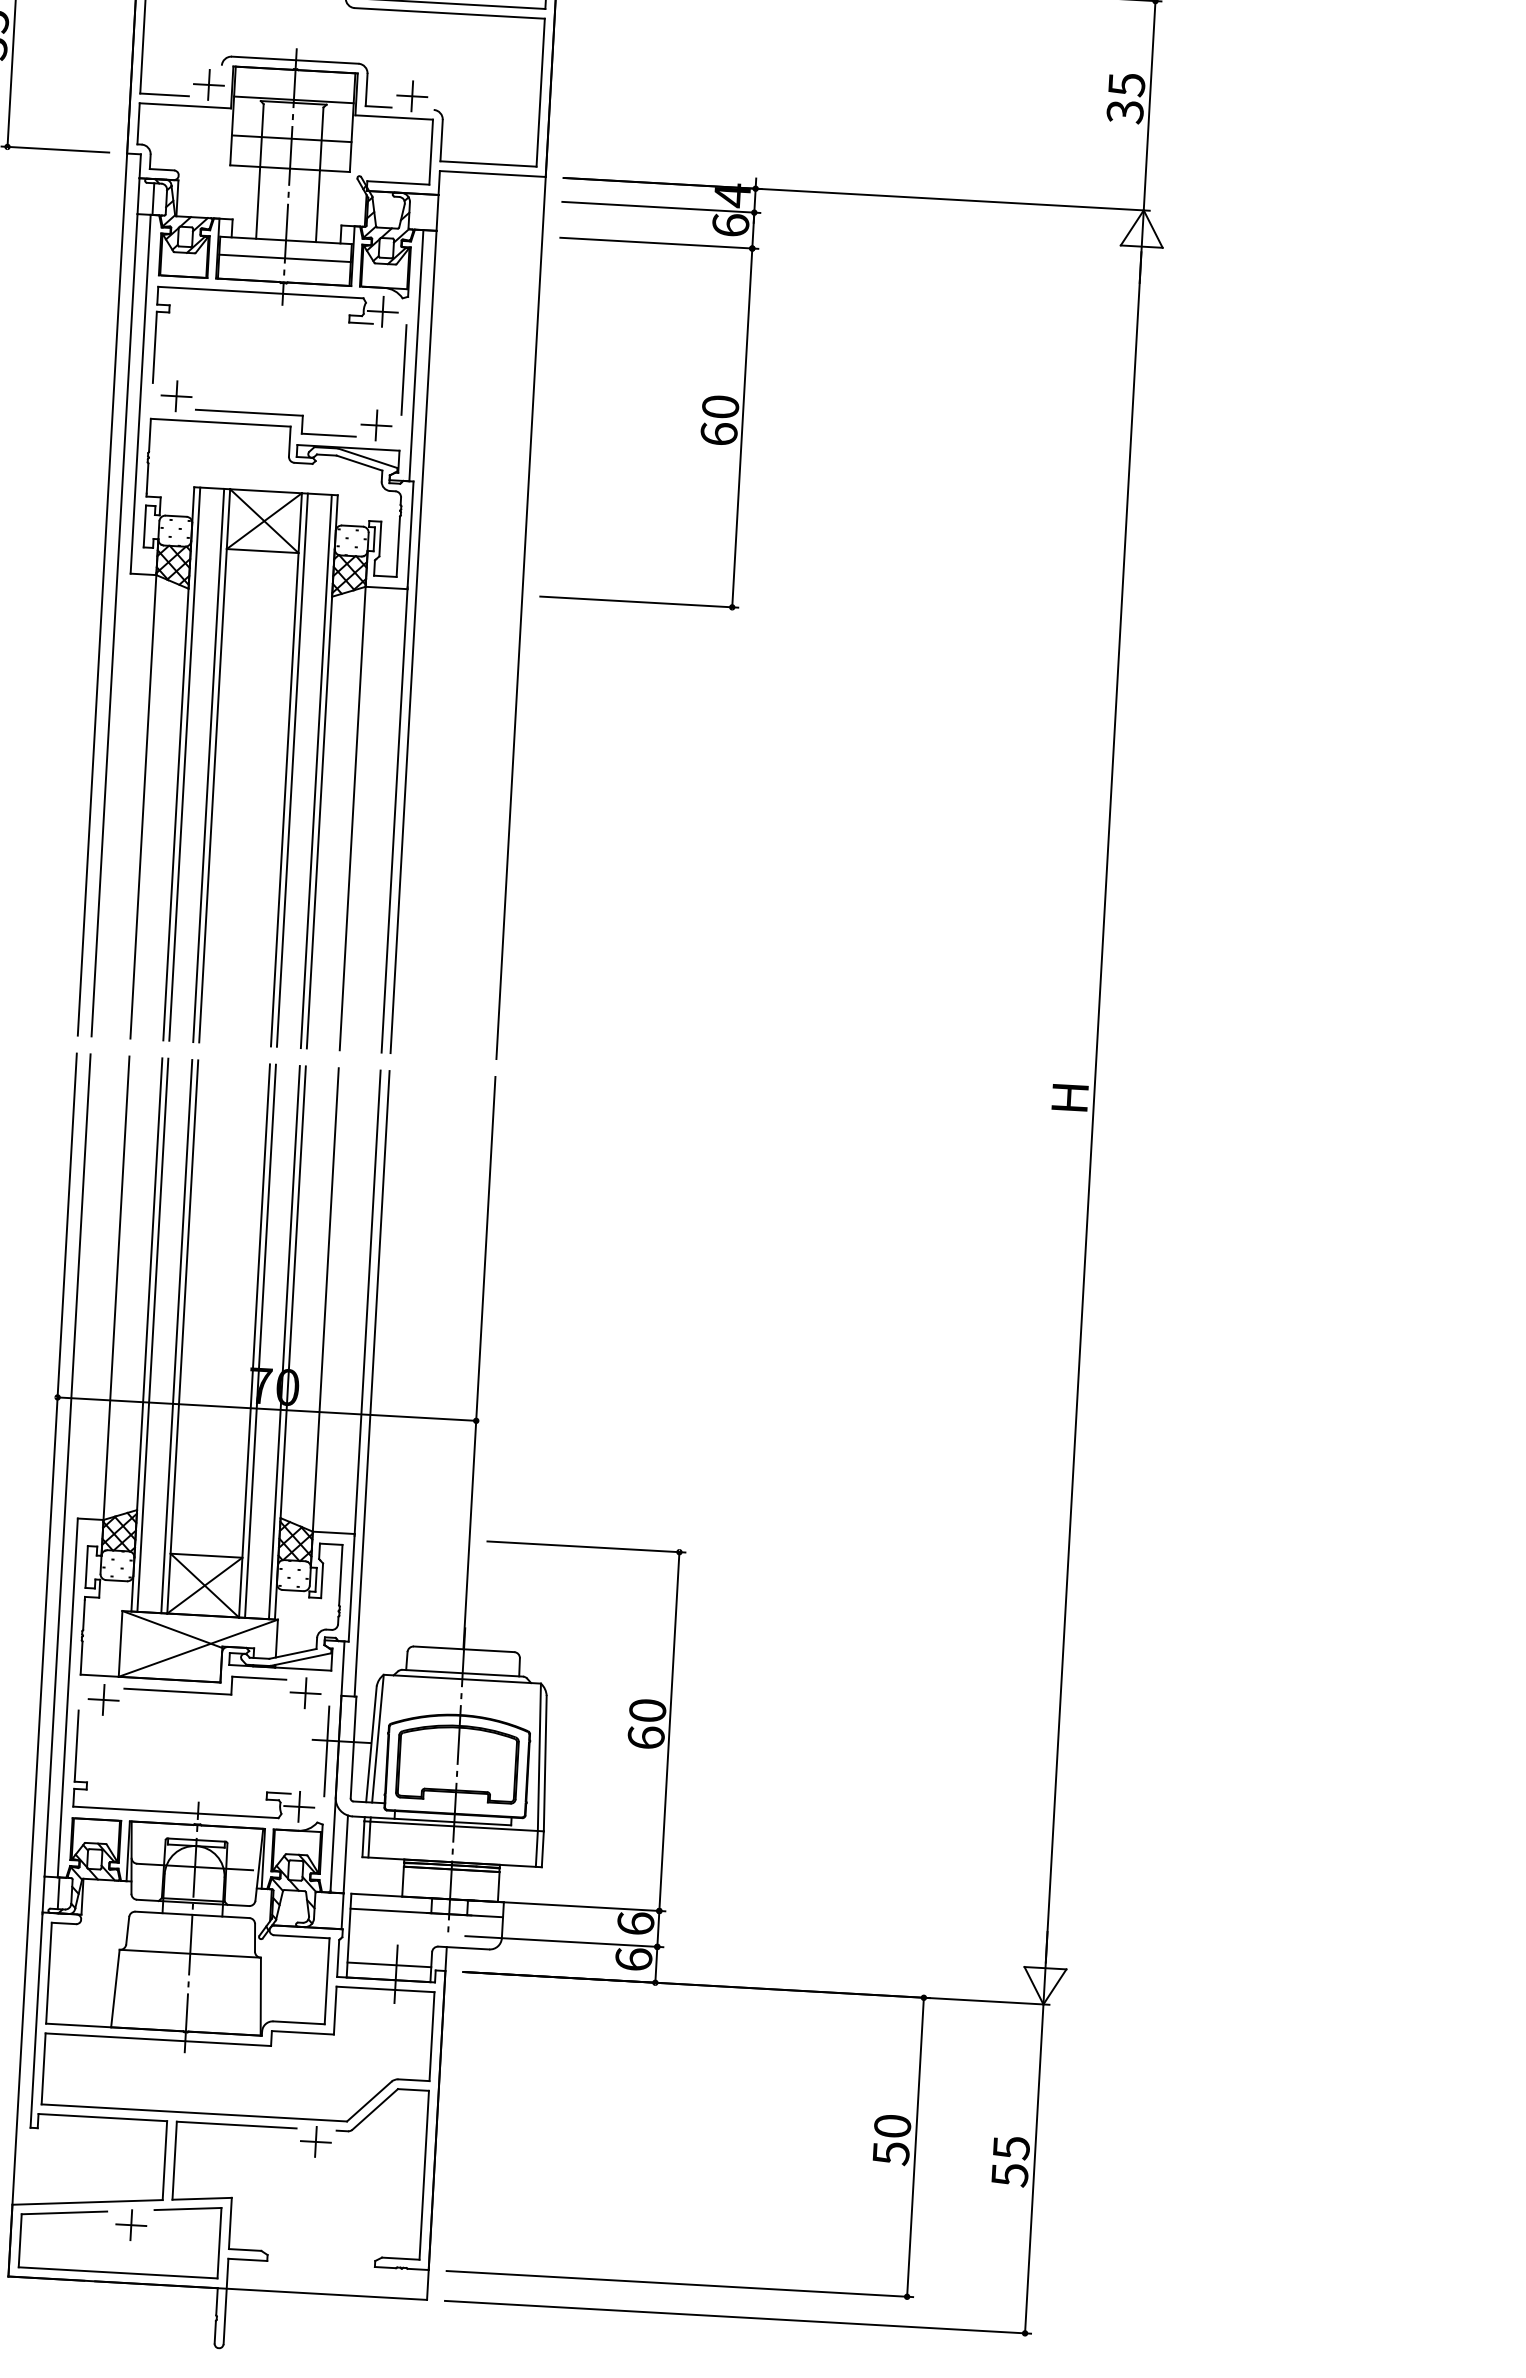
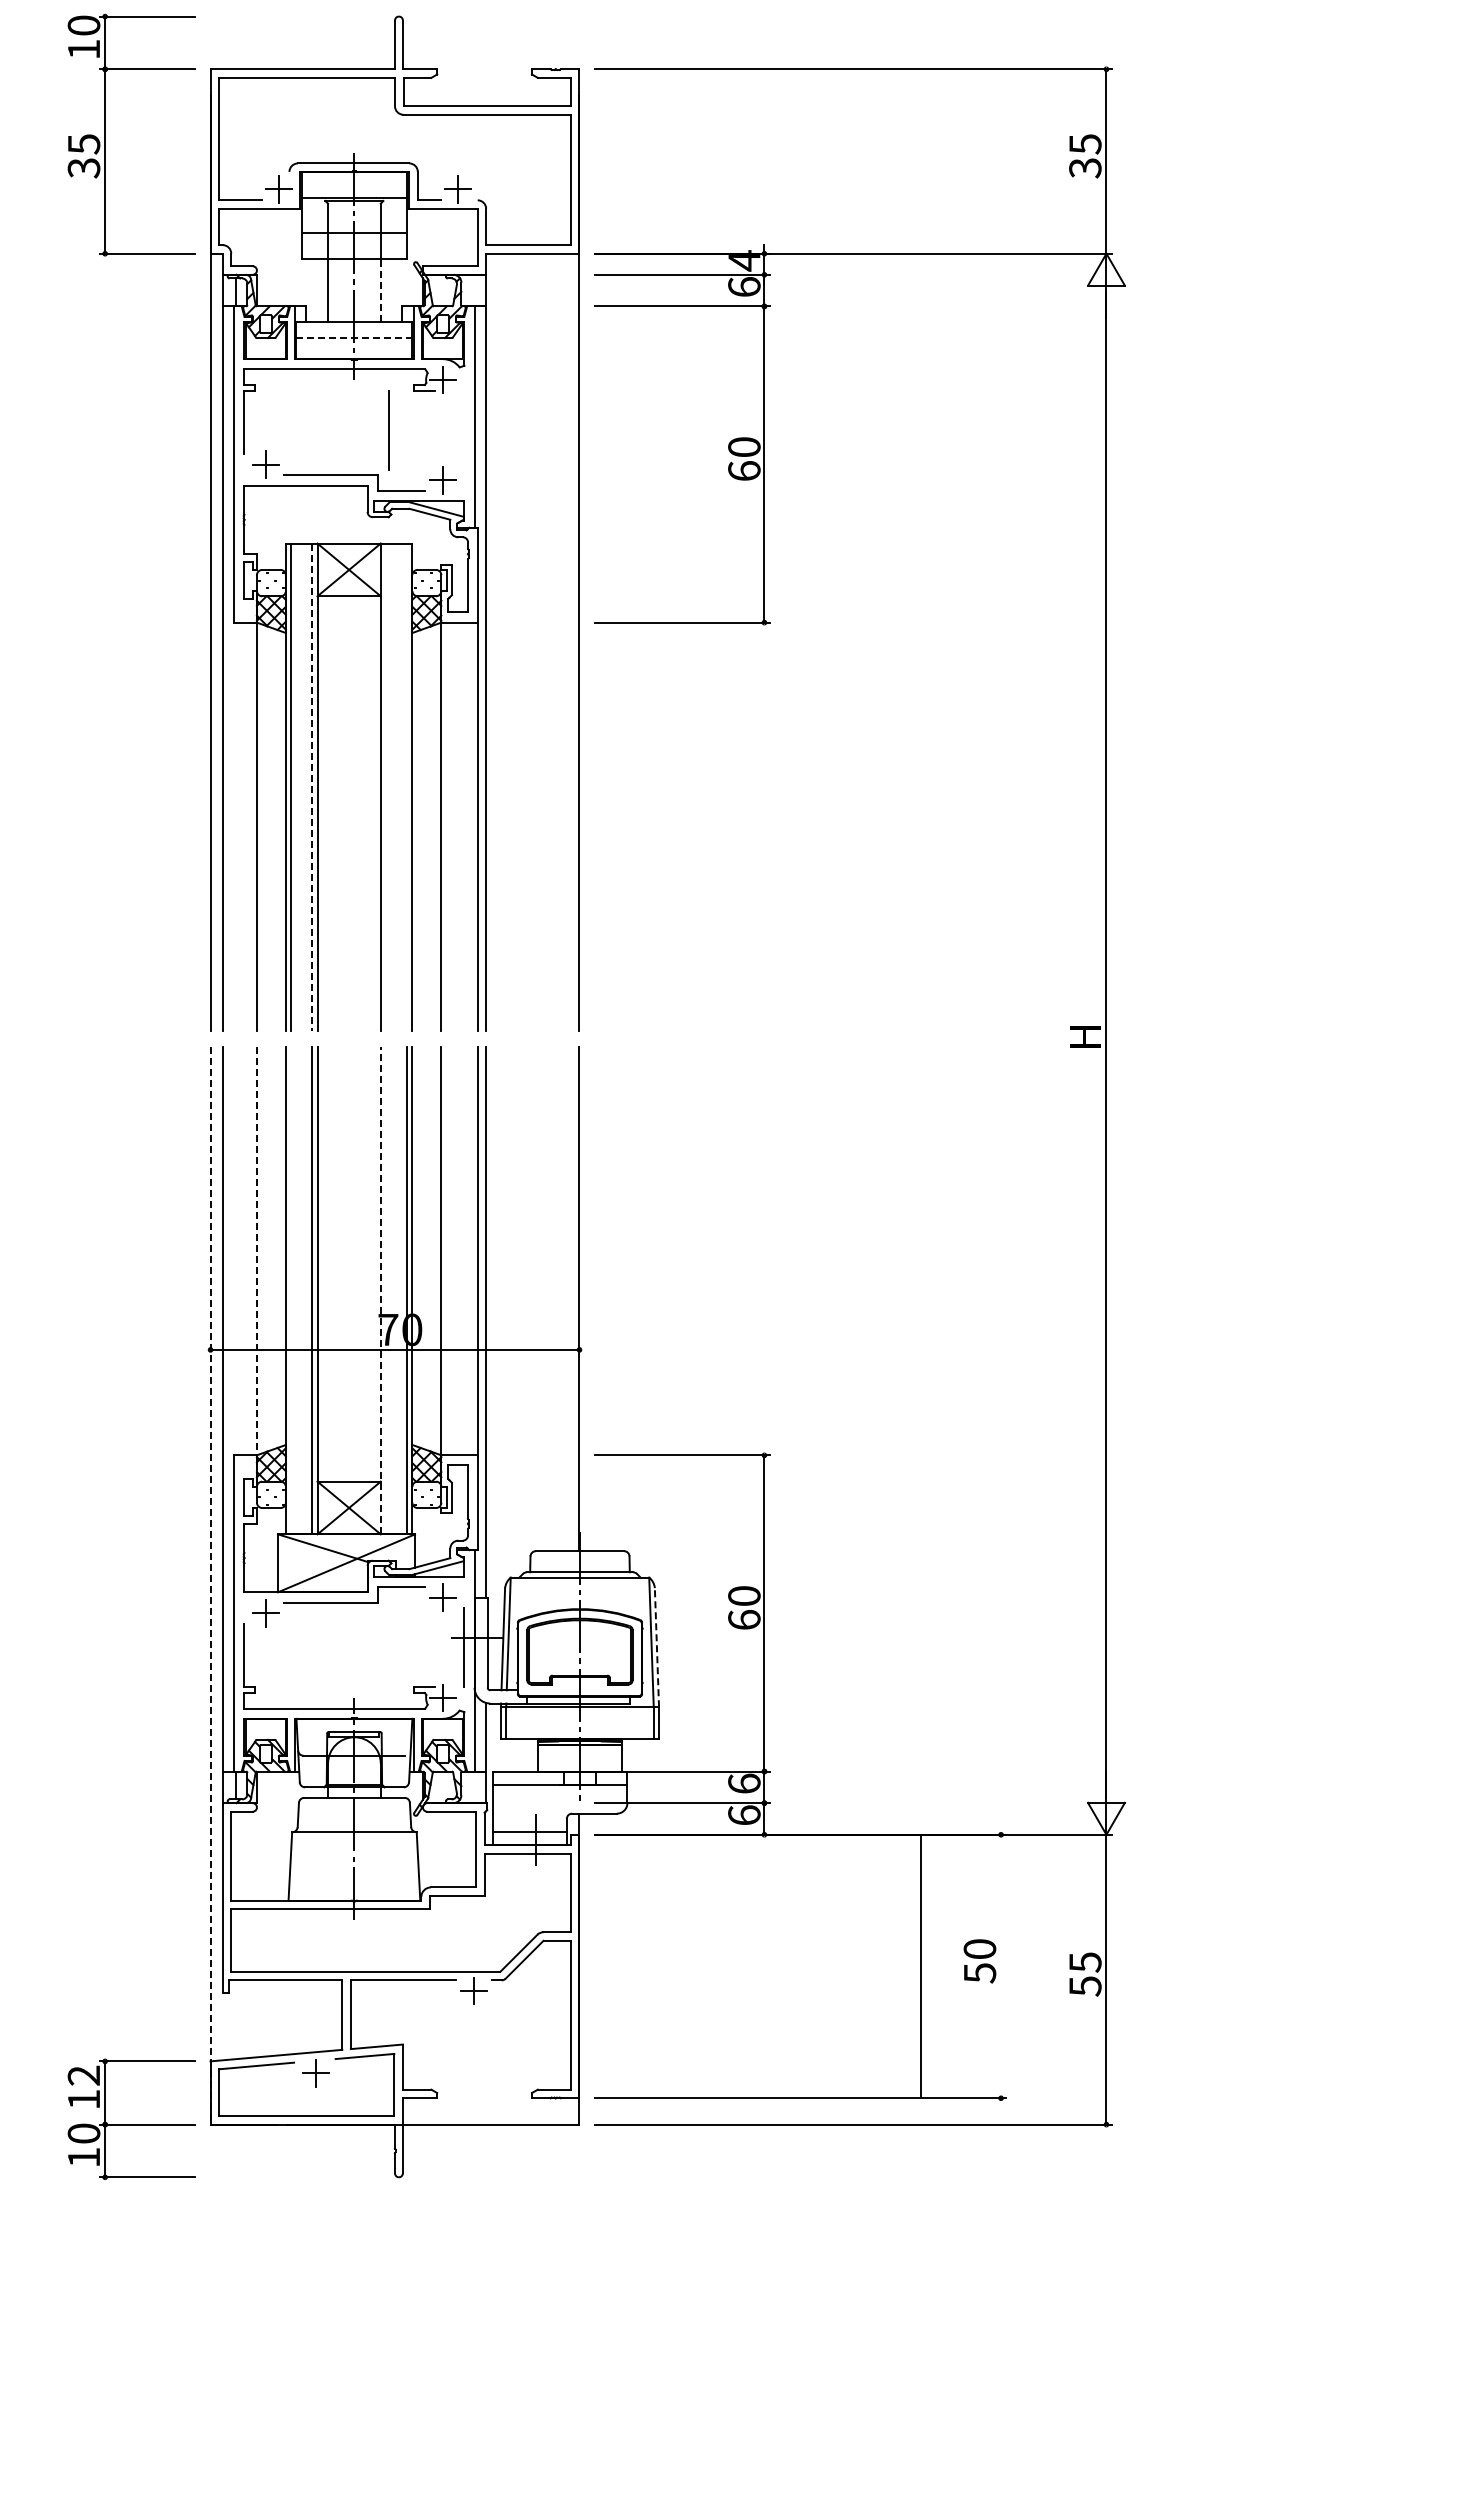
line: (317, 206) -> (380, 290), solid -> dashed
line: (285, 258) -> (354, 338), solid -> dashed
line: (402, 370) -> (388, 430), moved
line: (208, 765) -> (312, 787), solid -> dashed
line: (292, 770) -> (386, 787), removed
line: (316, 771) -> (407, 787), removed
line: (115, 1289) -> (256, 1252), solid -> dashed
line: (153, 1335) -> (291, 1290), removed
line: (254, 1340) -> (380, 1290), solid -> dashed
line: (261, 1341) -> (386, 1290), removed
line: (42, 1664) -> (210, 1585), solid -> dashed
line: (544, 1763) -> (656, 1647), solid -> dashed
line: (915, 2147) -> (921, 1966), moved

